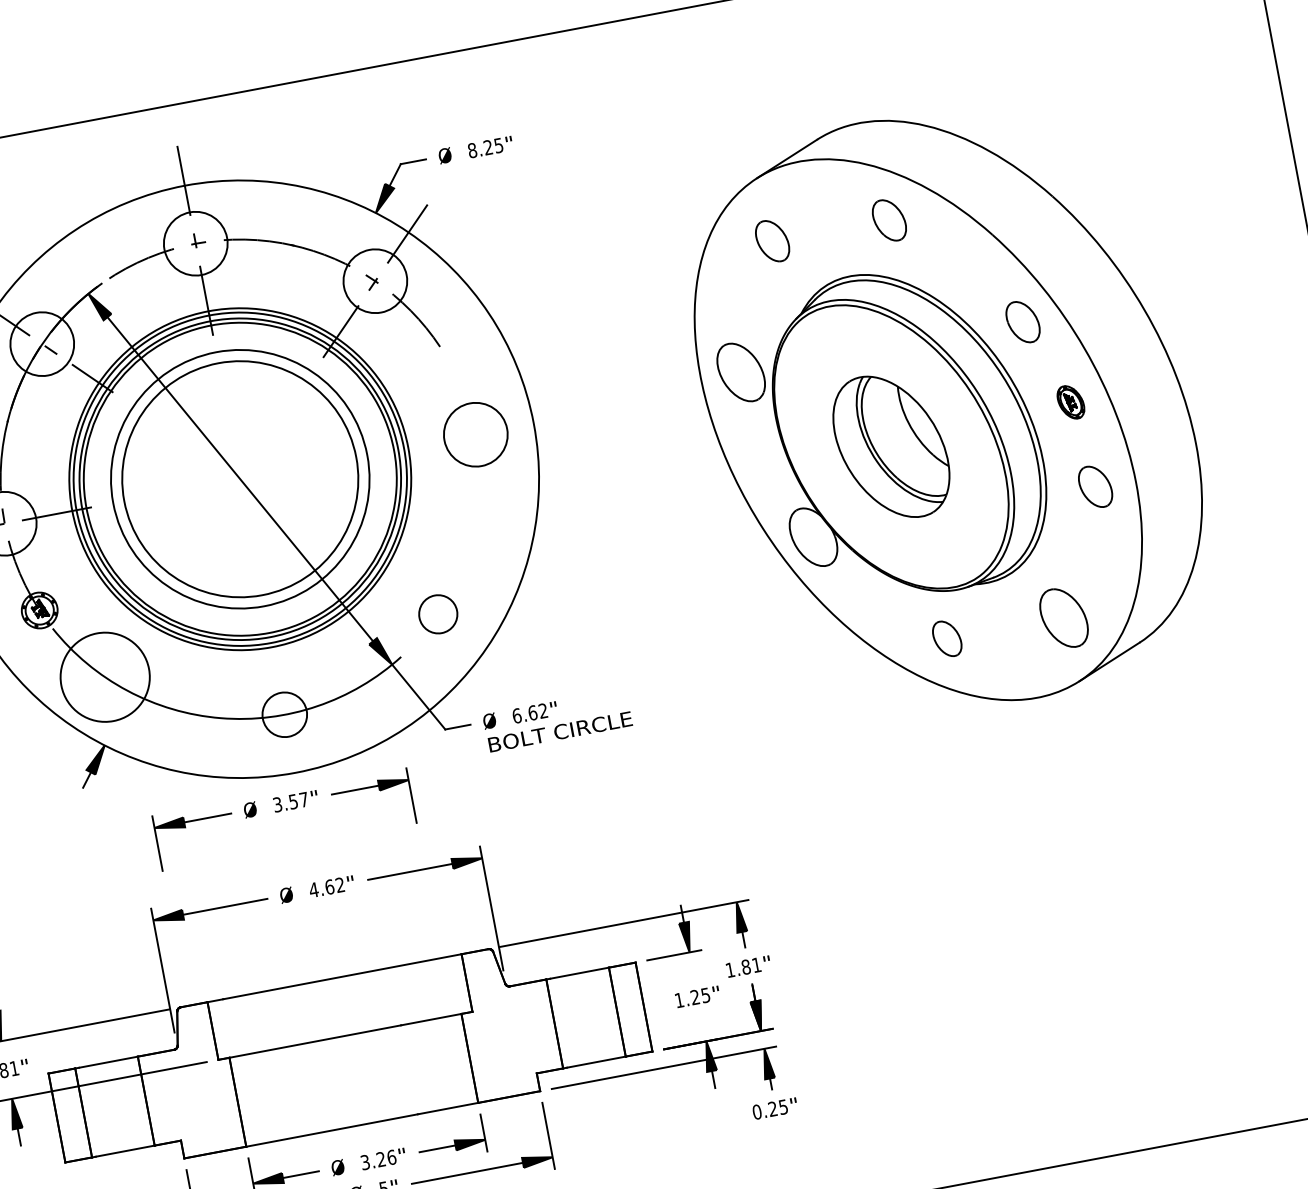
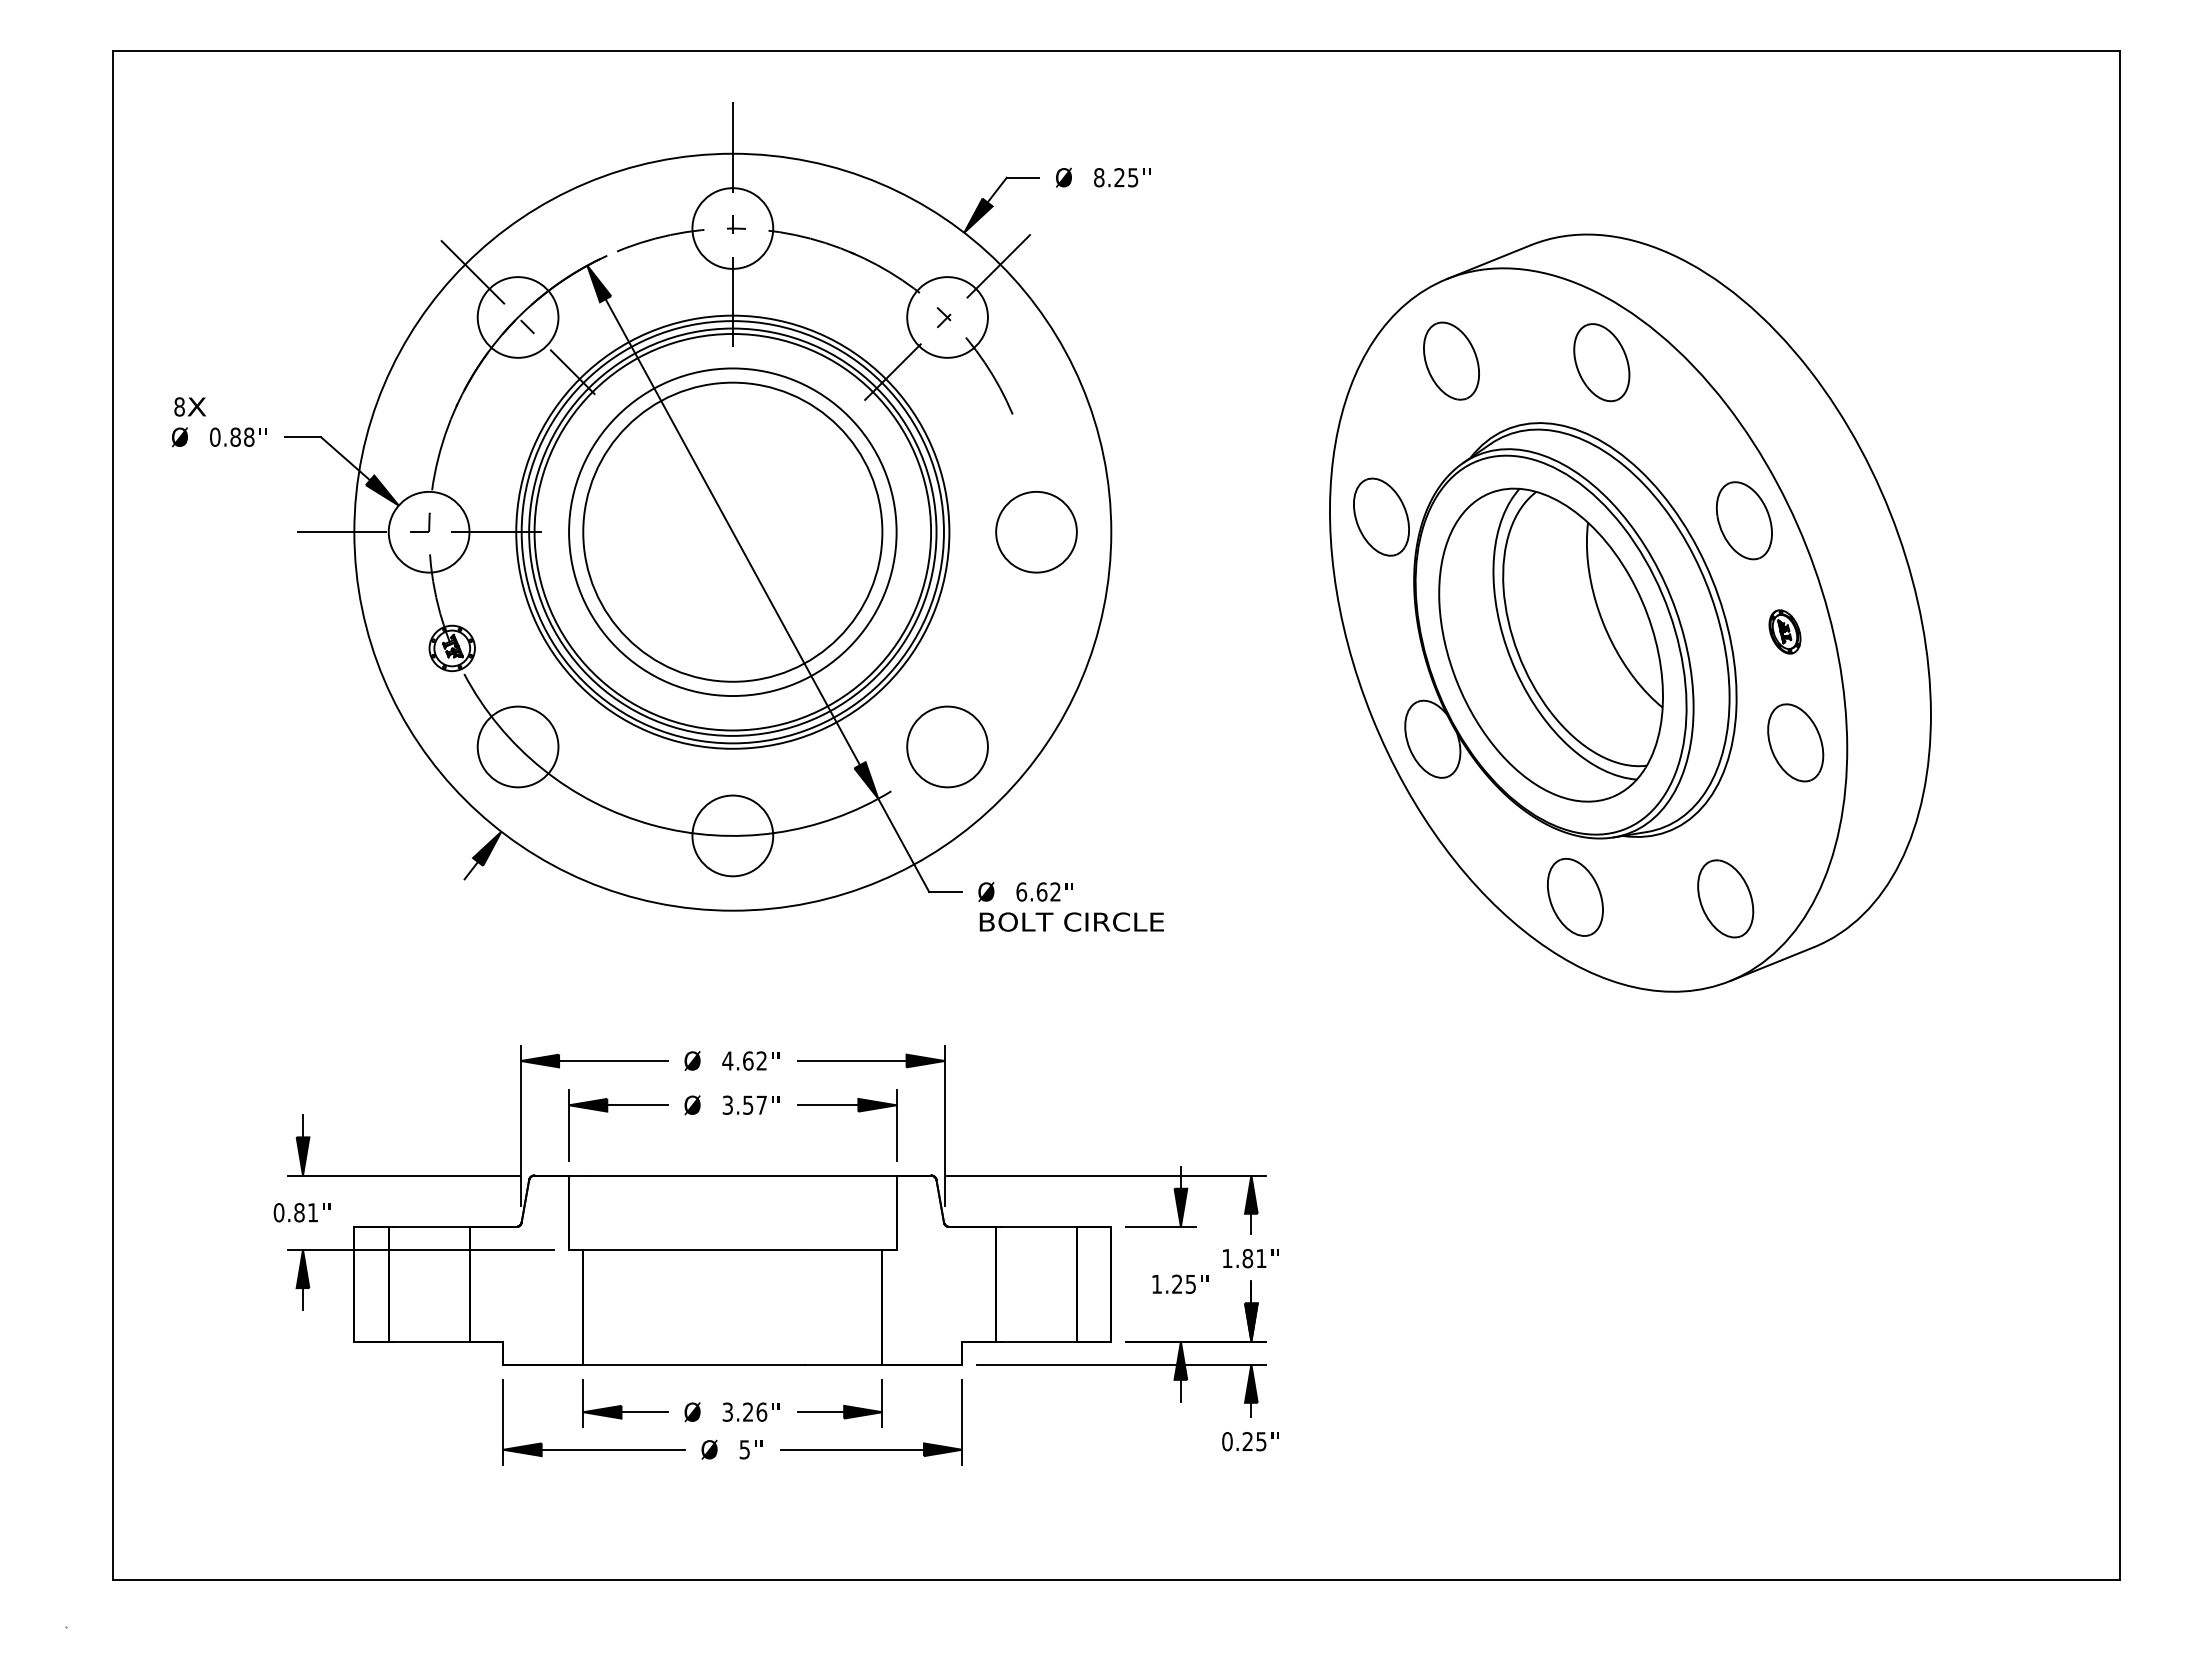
part: (889, 220) -> (1601, 362), size x1.43
part: (772, 240) -> (1451, 360), size x1.43
part: (1022, 322) -> (1743, 520), size x1.43
part: (890, 446) -> (1550, 644), size x1.67
part: (1095, 486) -> (1795, 742), size x1.43
circle: (438, 613) -> (947, 746), size x1.67
part: (947, 638) -> (1575, 896), size x1.67
circle: (104, 676) -> (517, 746), size x0.71
circle: (284, 714) -> (732, 835), size x1.43
part: (281, 811) -> (730, 1114), moved

